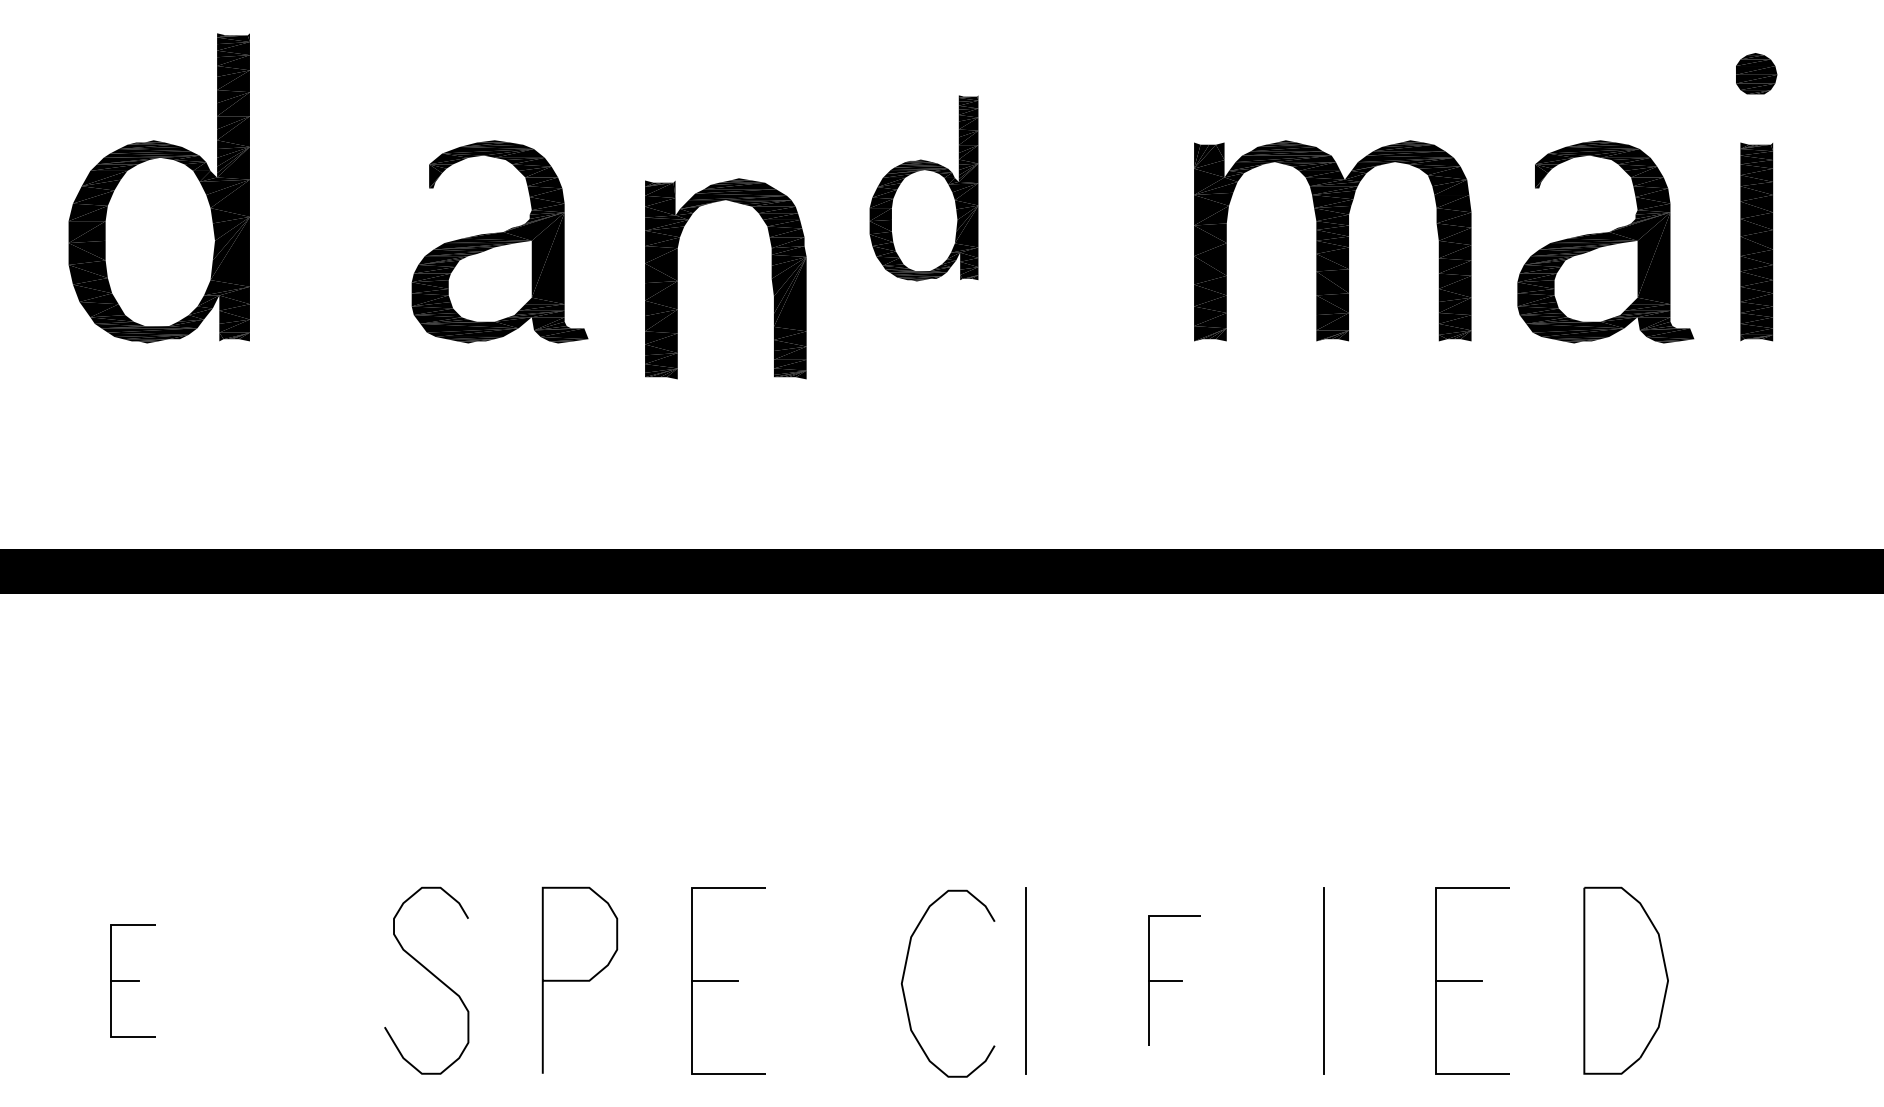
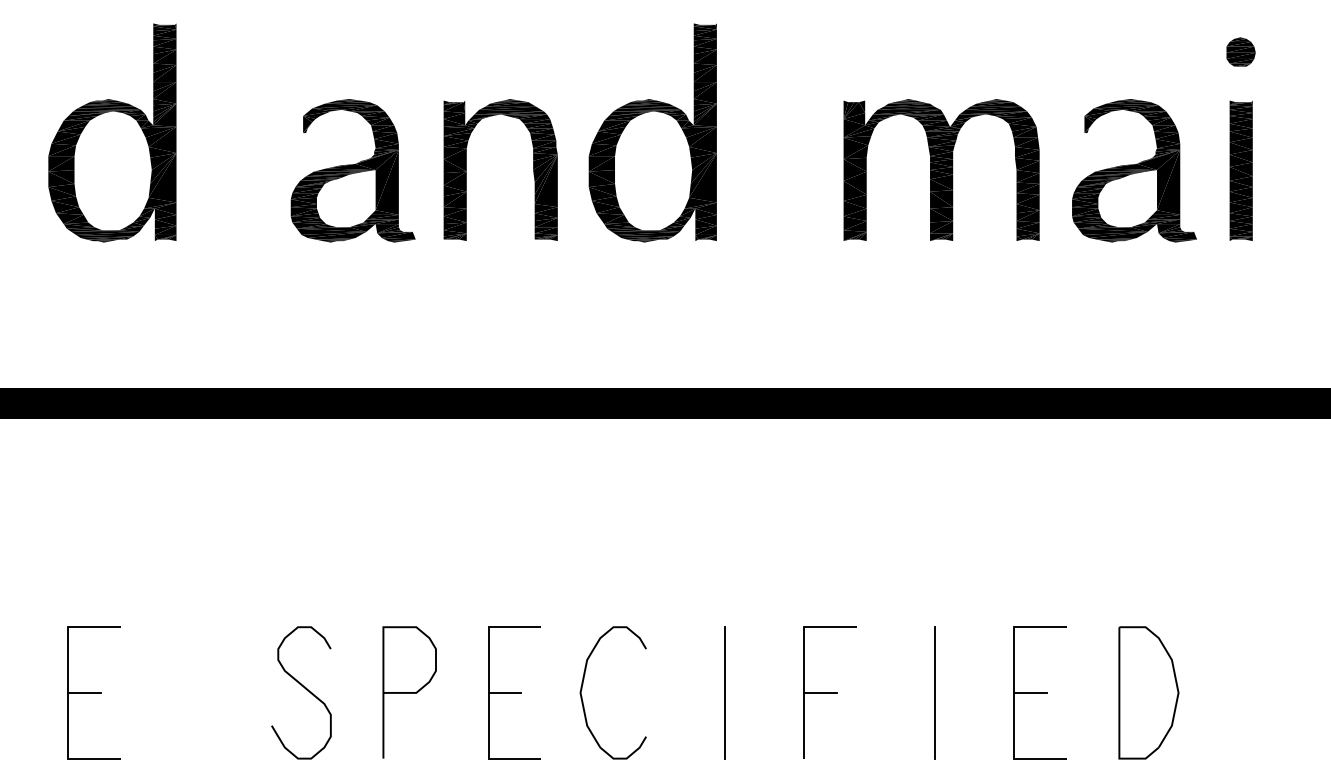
part: (923, 188) -> (652, 133), size x1.67
part: (771, 278) -> (533, 169), moved
curve: (904, 976) -> (582, 687), moved
part: (132, 980) -> (93, 692), size x1.67
part: (1174, 980) -> (829, 692), size x1.43

